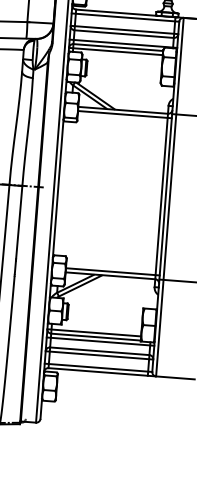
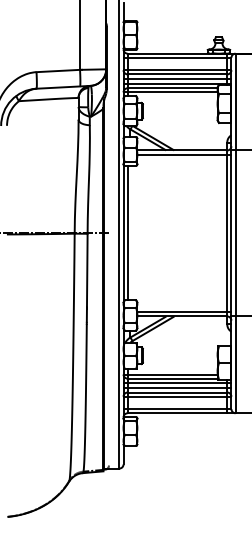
line: (123, 38) -> (177, 78), added
line: (62, 188) -> (127, 233), added
line: (100, 347) -> (177, 388), added

